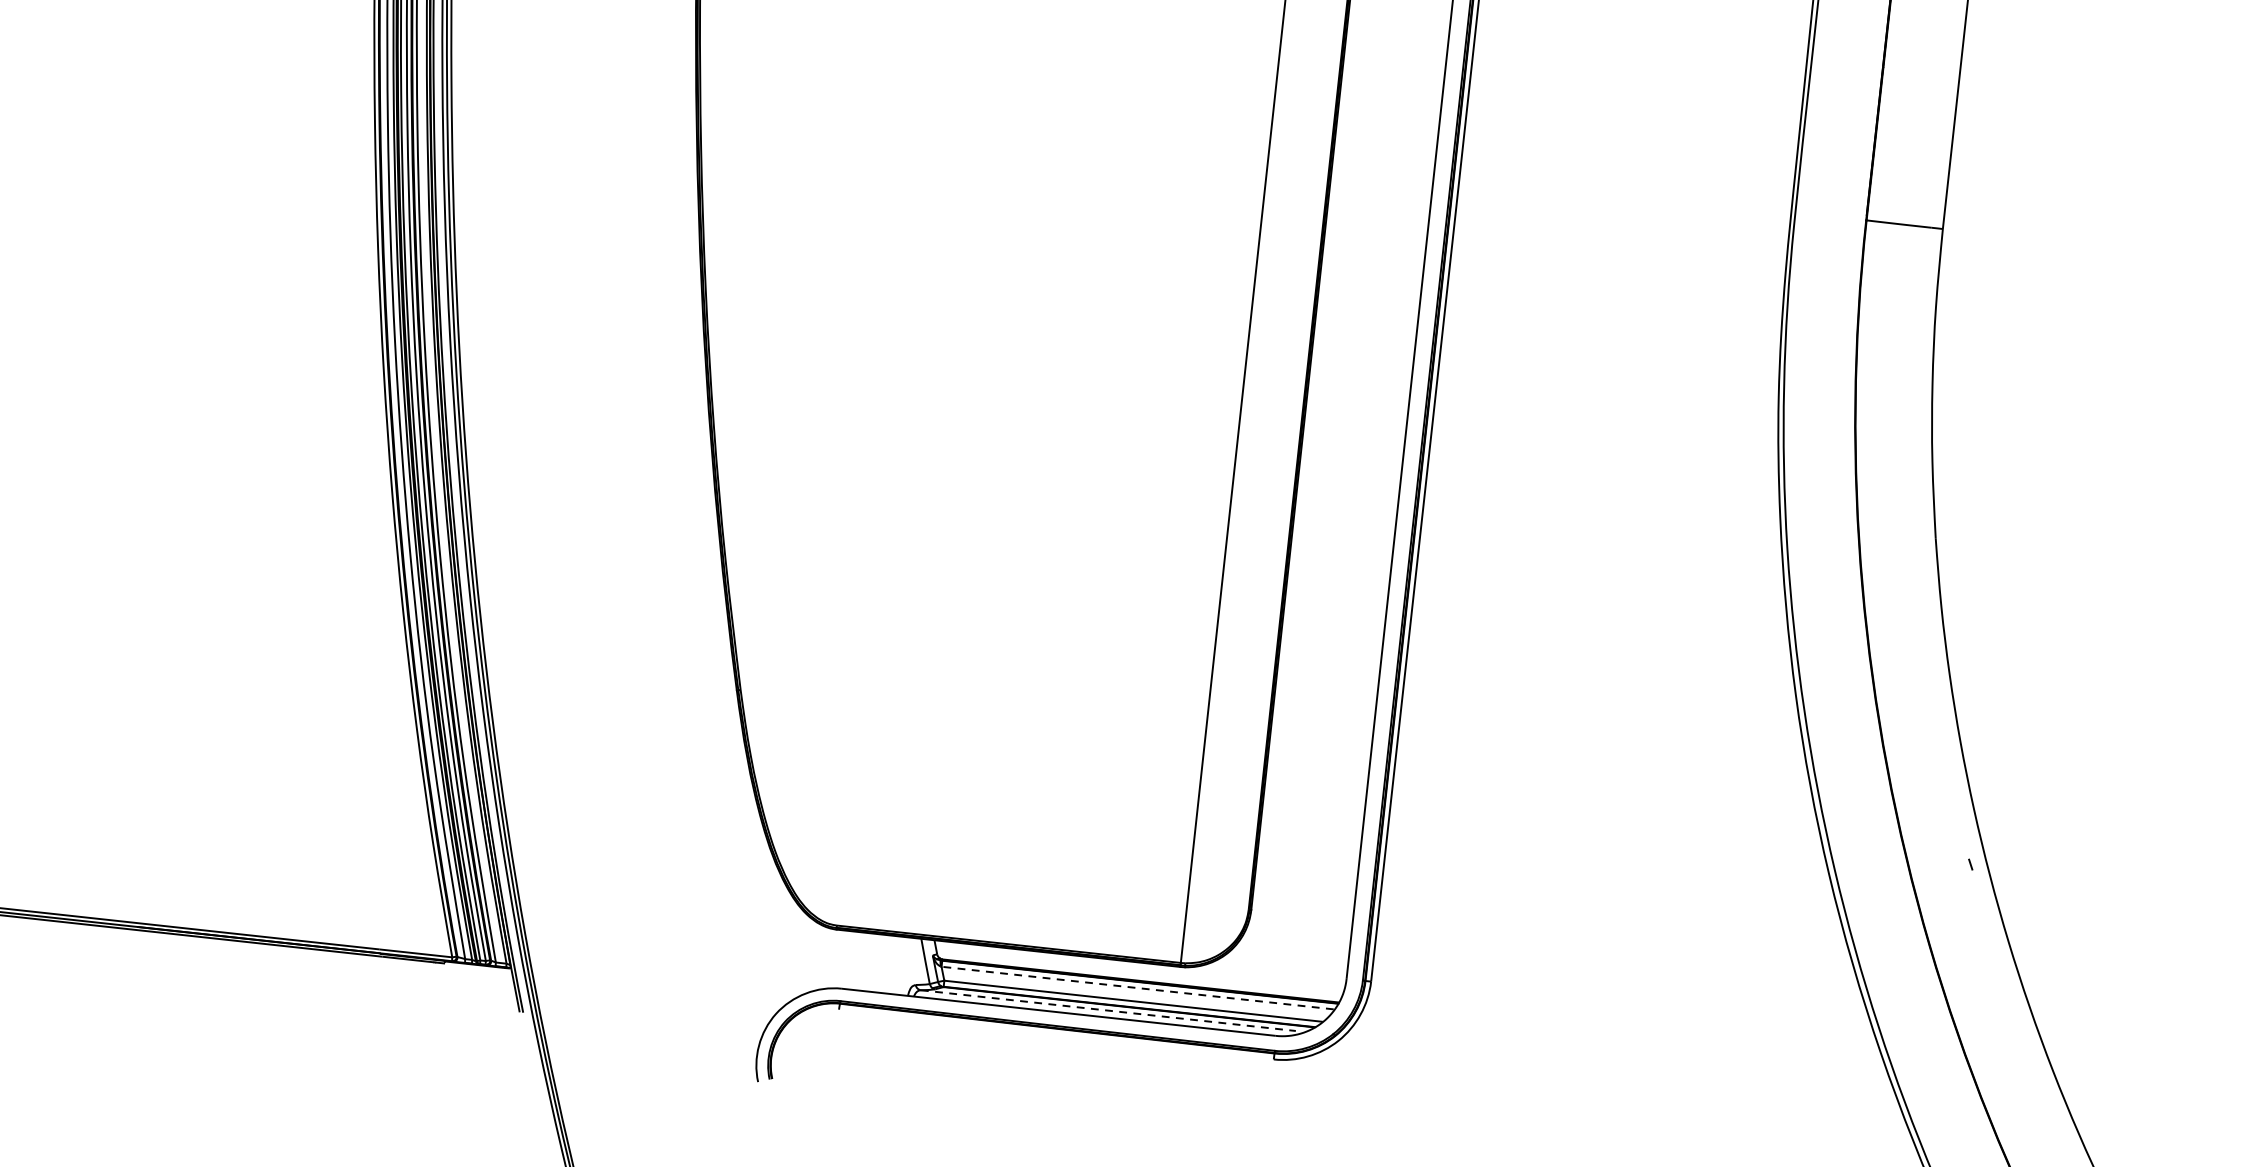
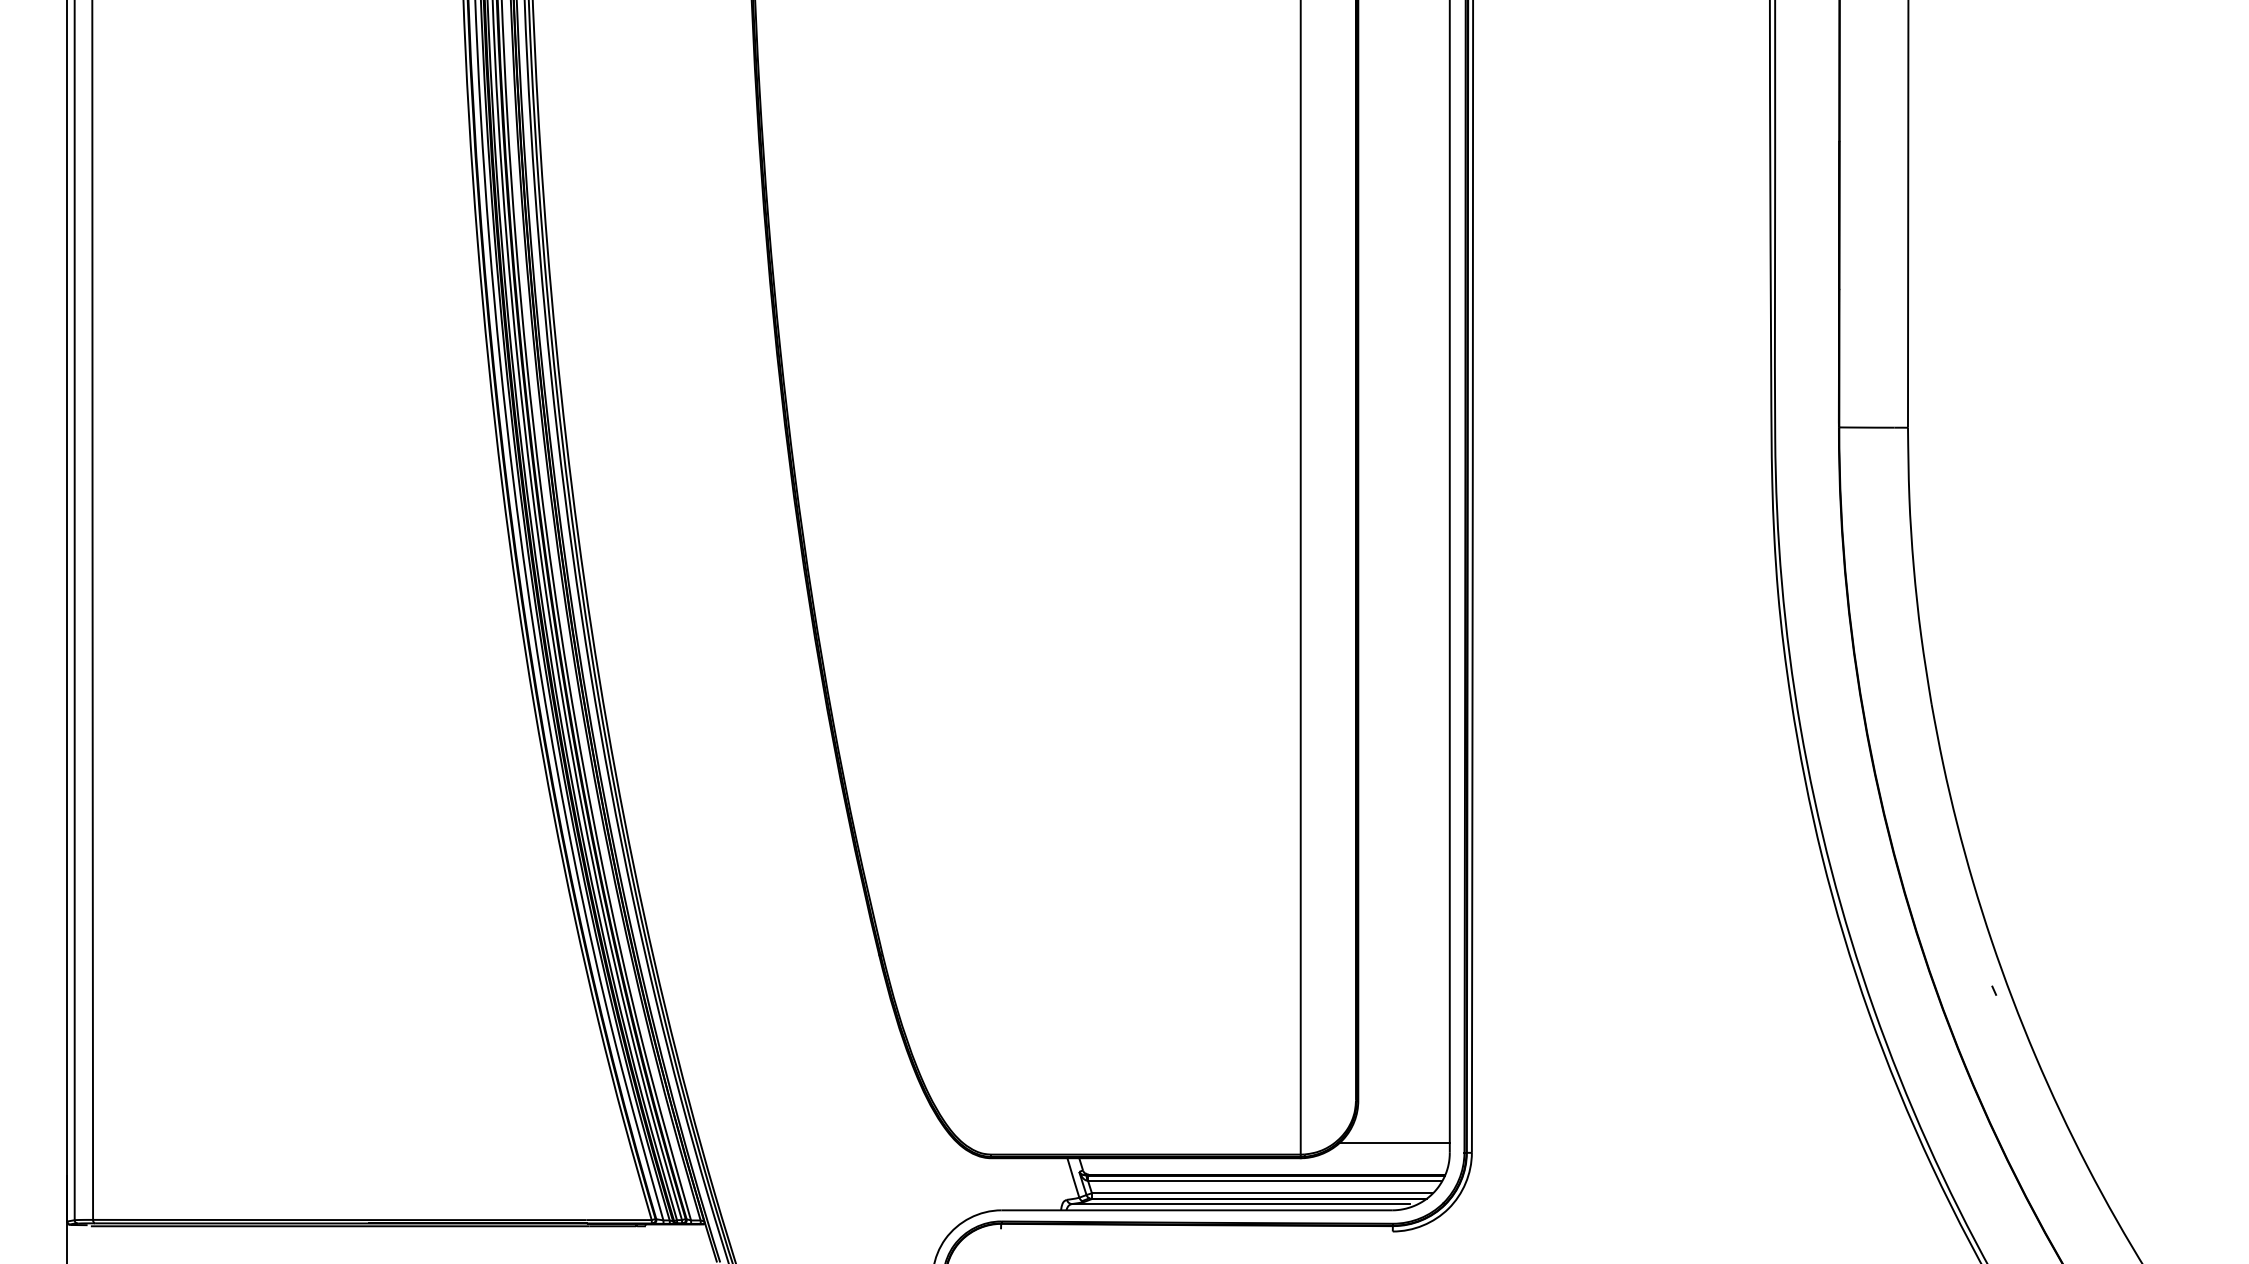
line: (1285, 961) -> (1393, 1143), added
line: (1137, 988) -> (1264, 1181), dashed -> solid
line: (1107, 1011) -> (1240, 1204), dashed -> solid

